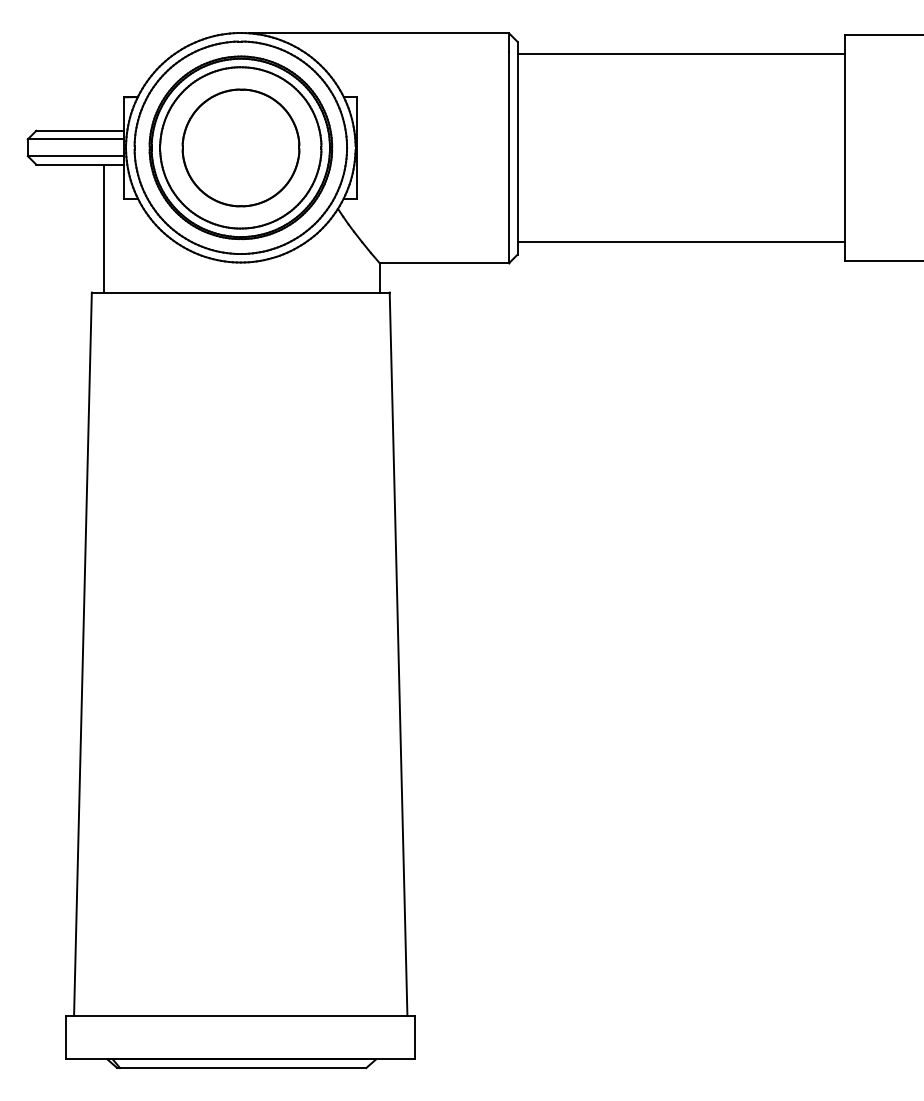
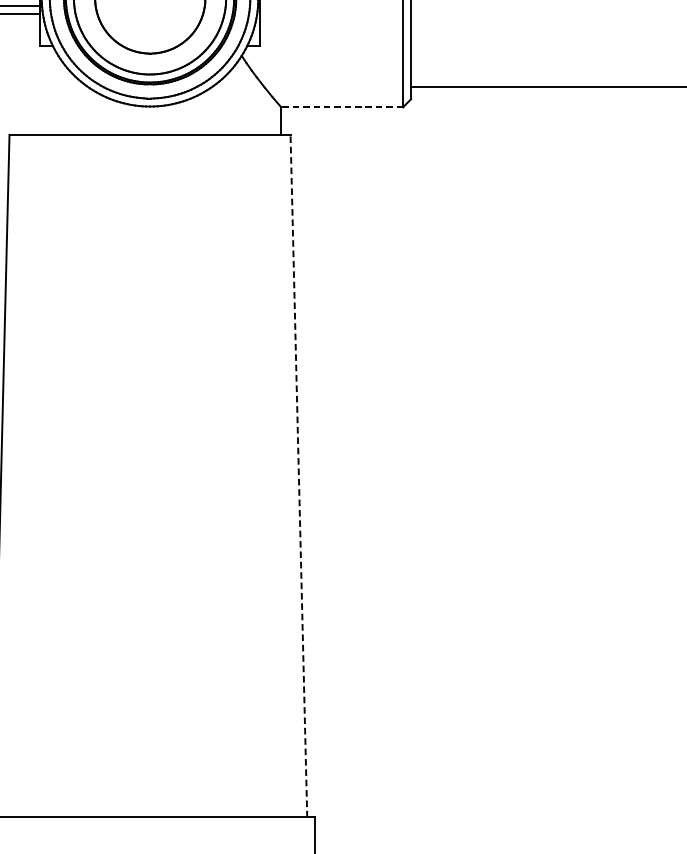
line: (103, 228) -> (20, 74), removed
line: (444, 263) -> (342, 107), solid -> dashed
line: (398, 654) -> (298, 476), solid -> dashed

